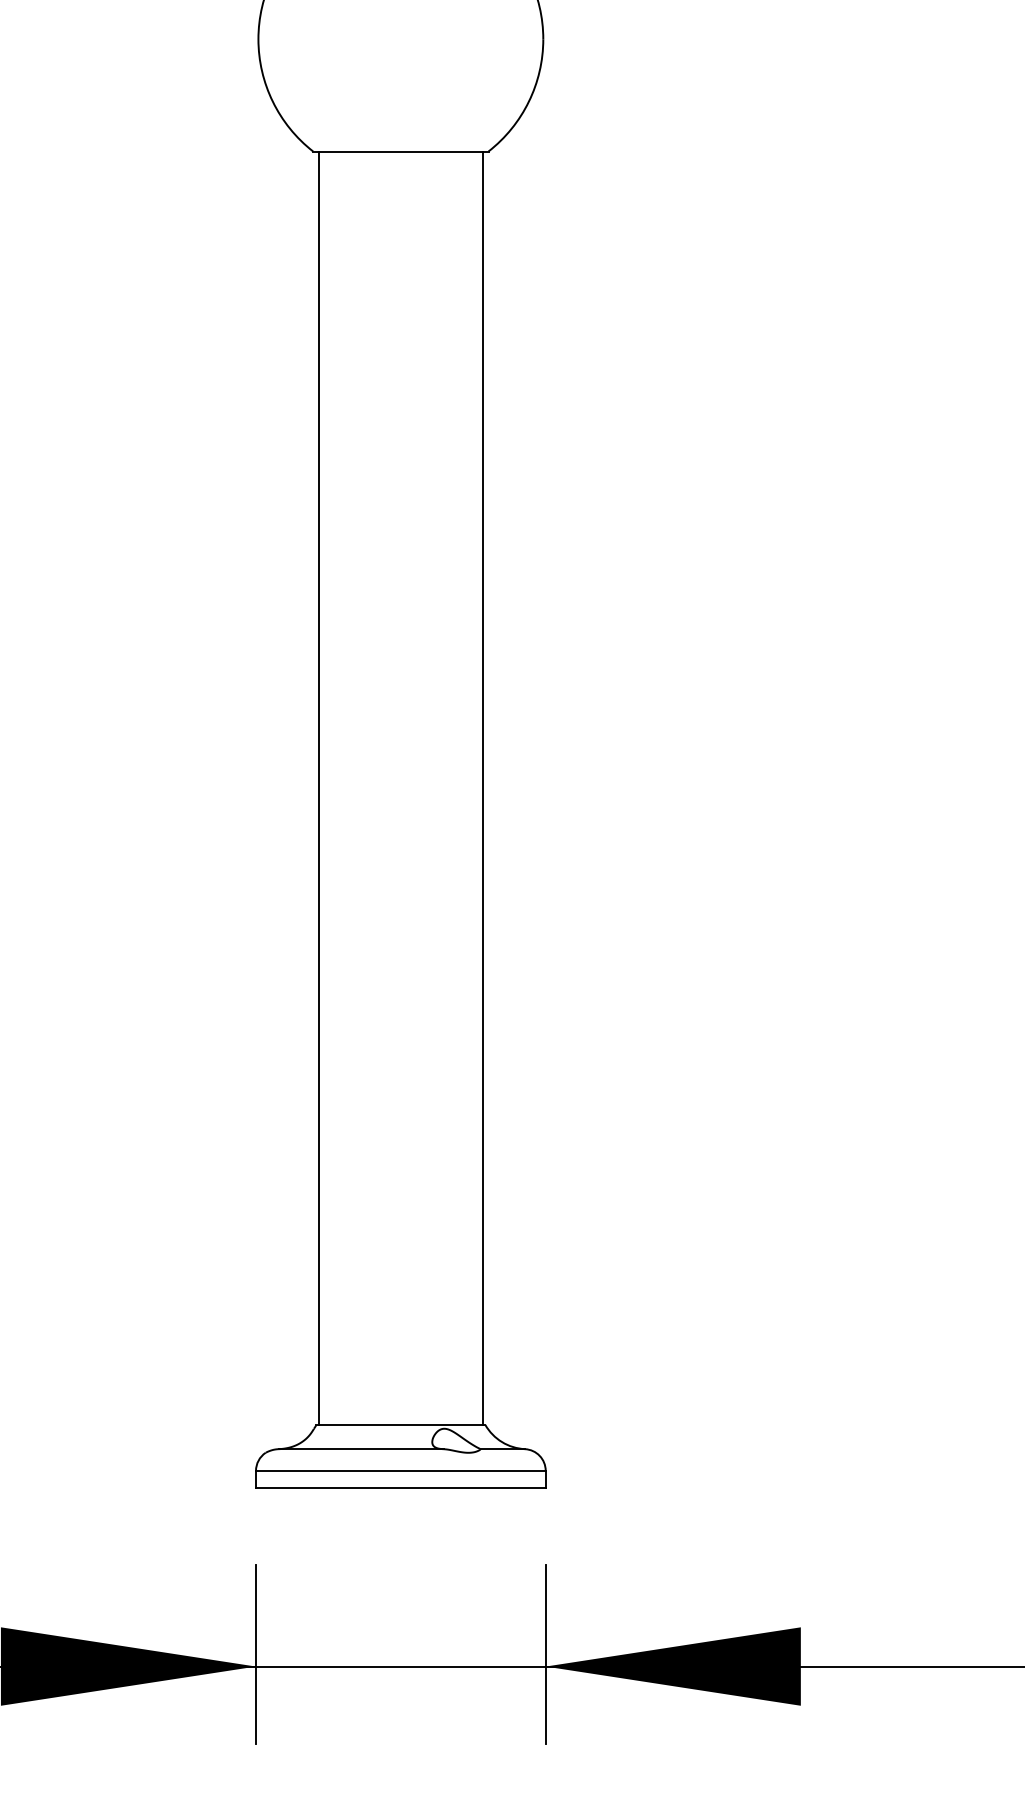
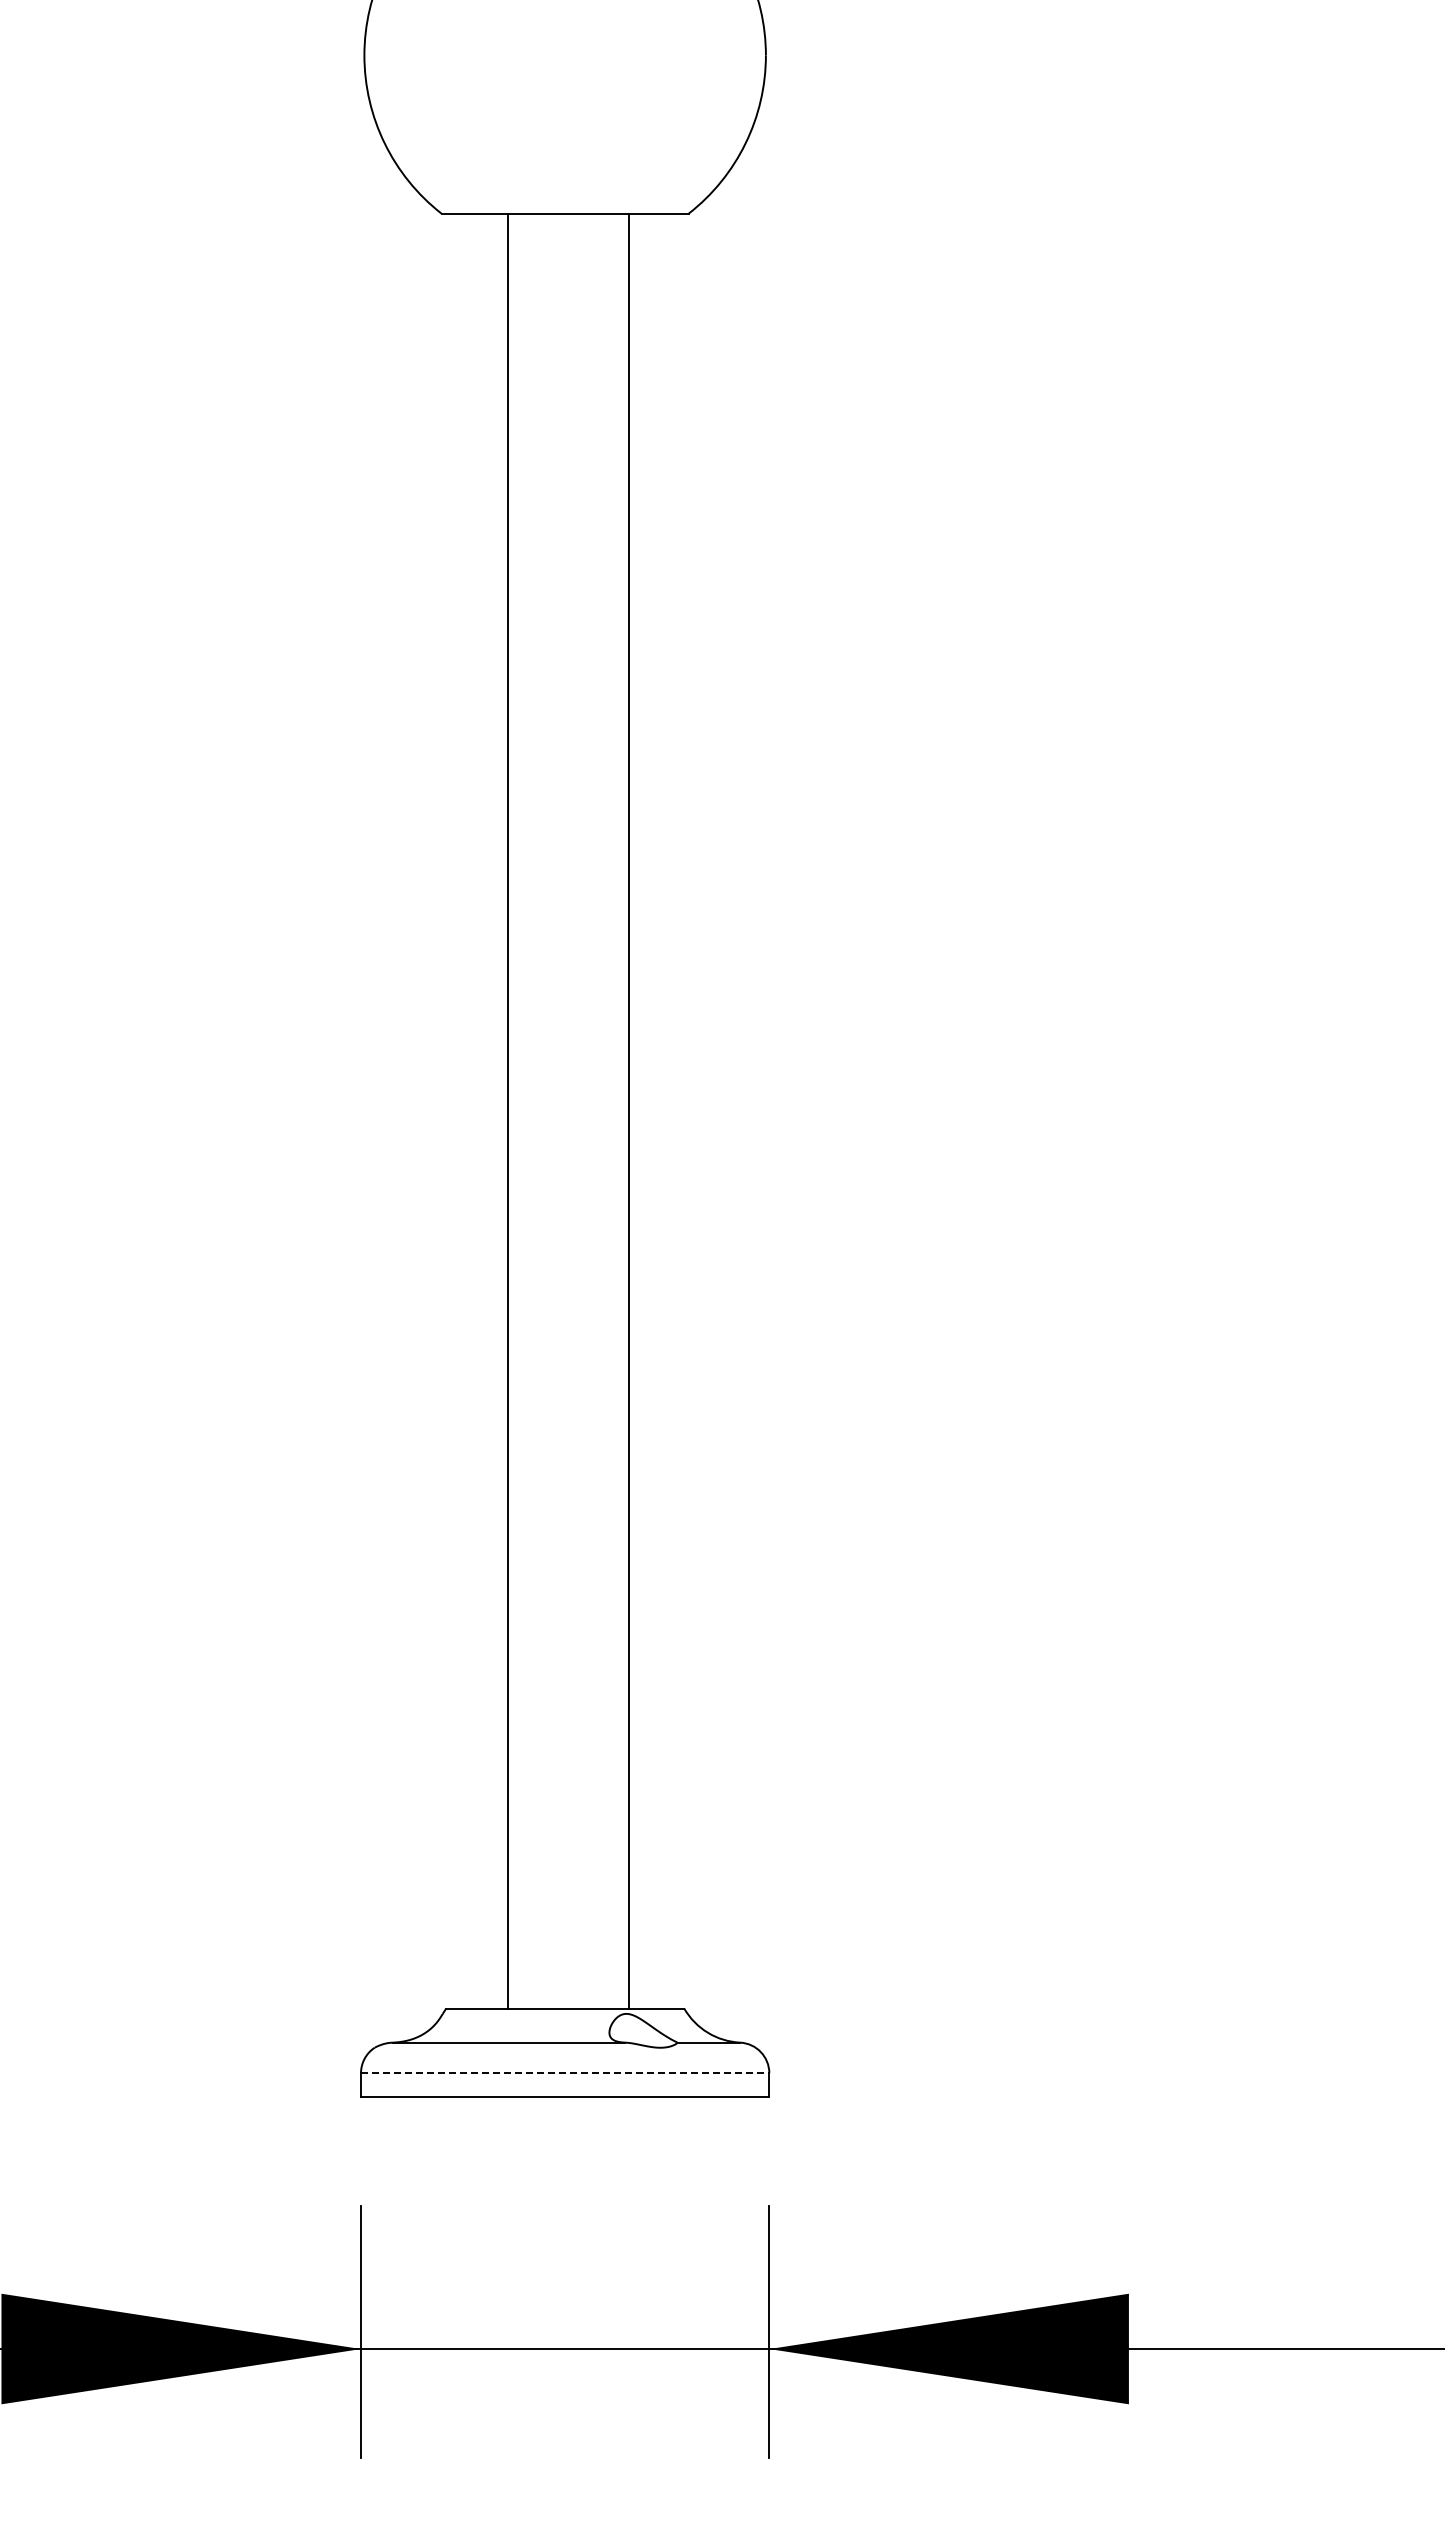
line: (318, 787) -> (508, 1110), moved
line: (482, 787) -> (628, 1110), moved
line: (401, 1471) -> (565, 2073), solid -> dashed

